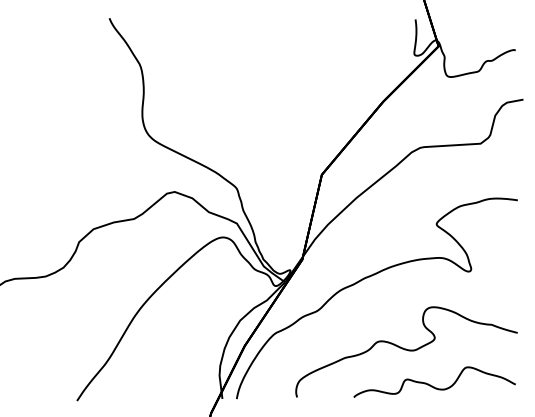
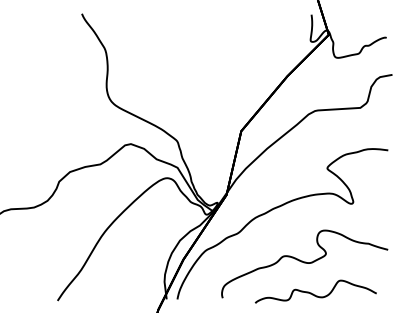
curve: (431, 384) -> (313, 293), moved

